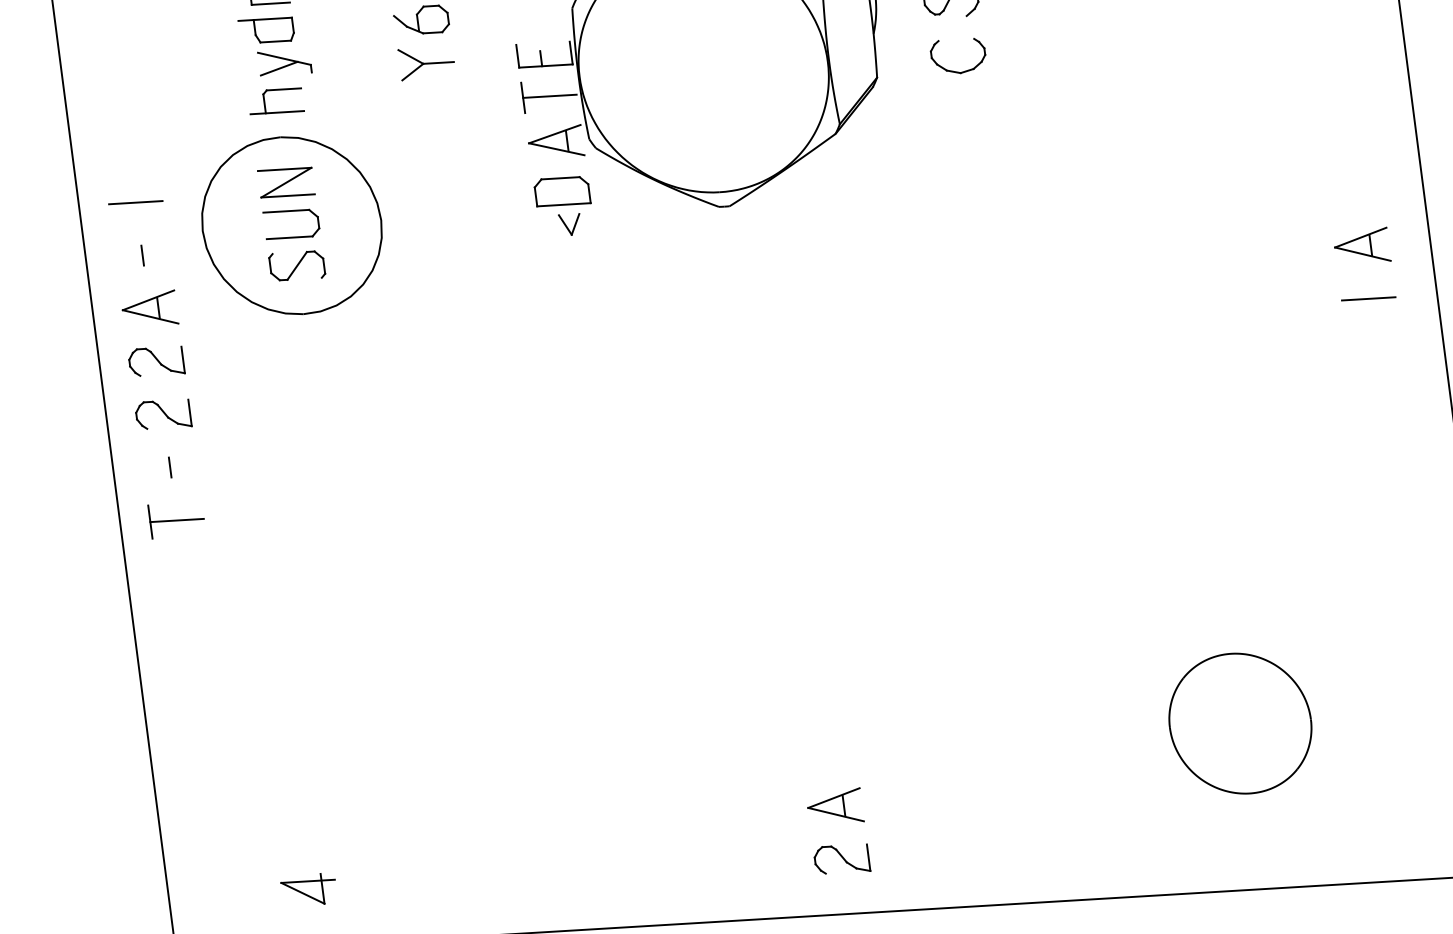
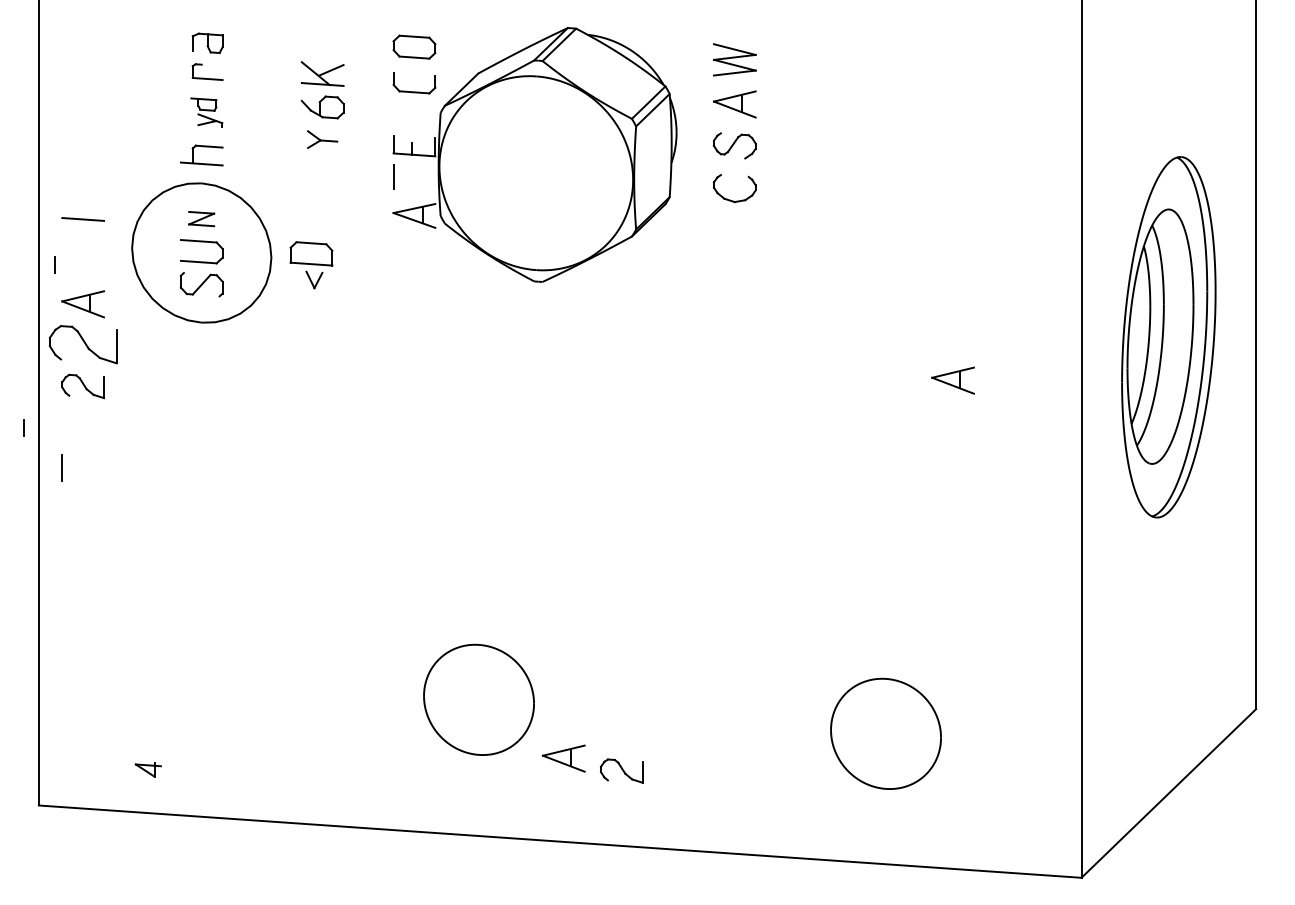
part: (274, 46) -> (206, 112), size x0.6
part: (426, 61) -> (322, 139), size x0.7
line: (549, 95) -> (414, 178), removed
part: (285, 181) -> (201, 218), size x0.6
part: (564, 206) -> (311, 265), moved
part: (1361, 247) -> (952, 380), moved
line: (141, 254) -> (54, 264), moved
line: (1367, 298) -> (1027, 417), removed
part: (155, 361) -> (82, 344), size x1.6
line: (169, 467) -> (23, 427), moved
line: (177, 520) -> (83, 469), removed
part: (717, 747) -> (478, 699), added
part: (841, 858) -> (621, 770), moved
part: (309, 890) -> (148, 769), size x0.6

